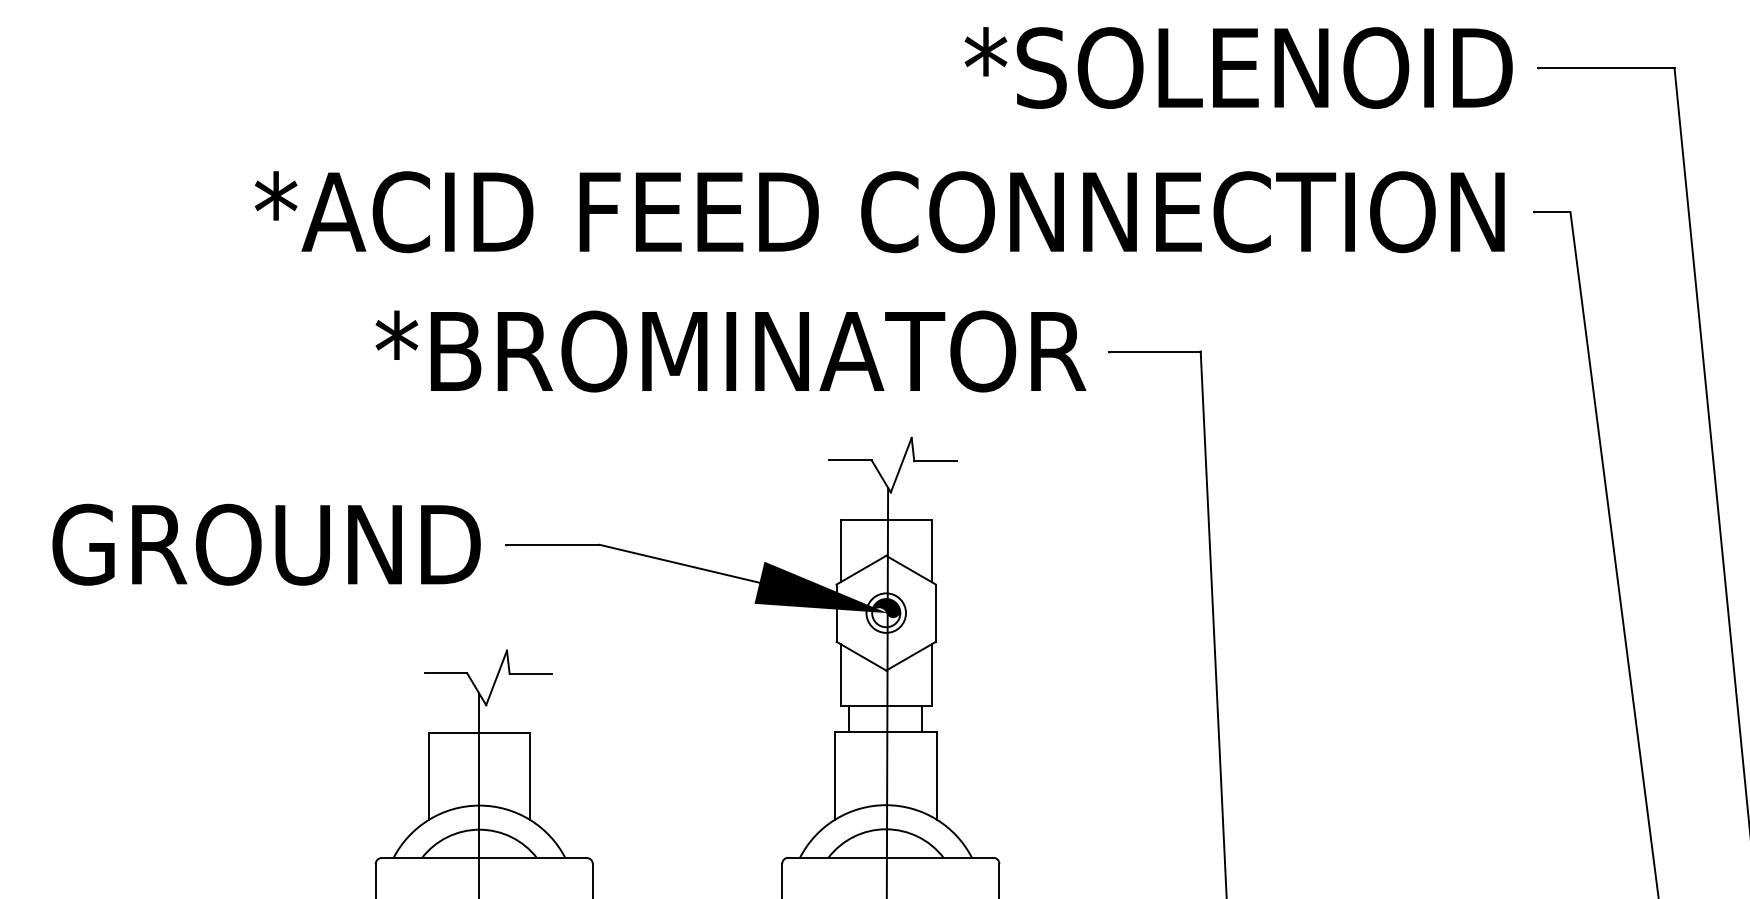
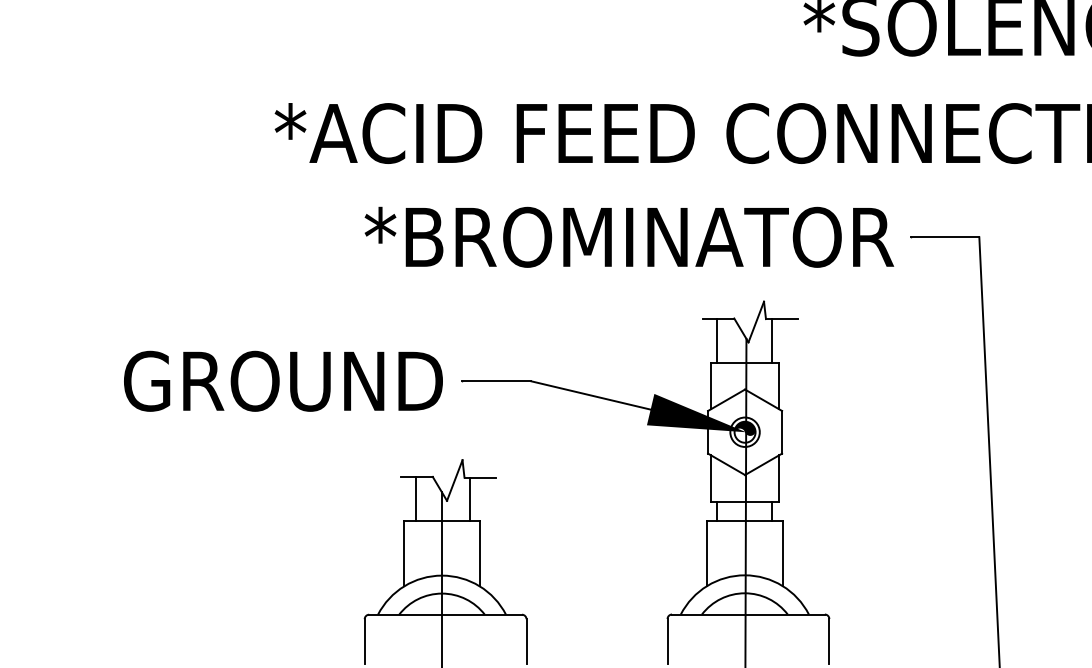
line: (848, 490) -> (716, 340), added
line: (921, 490) -> (771, 340), added
line: (444, 702) -> (415, 498), added
line: (517, 703) -> (470, 499), added

